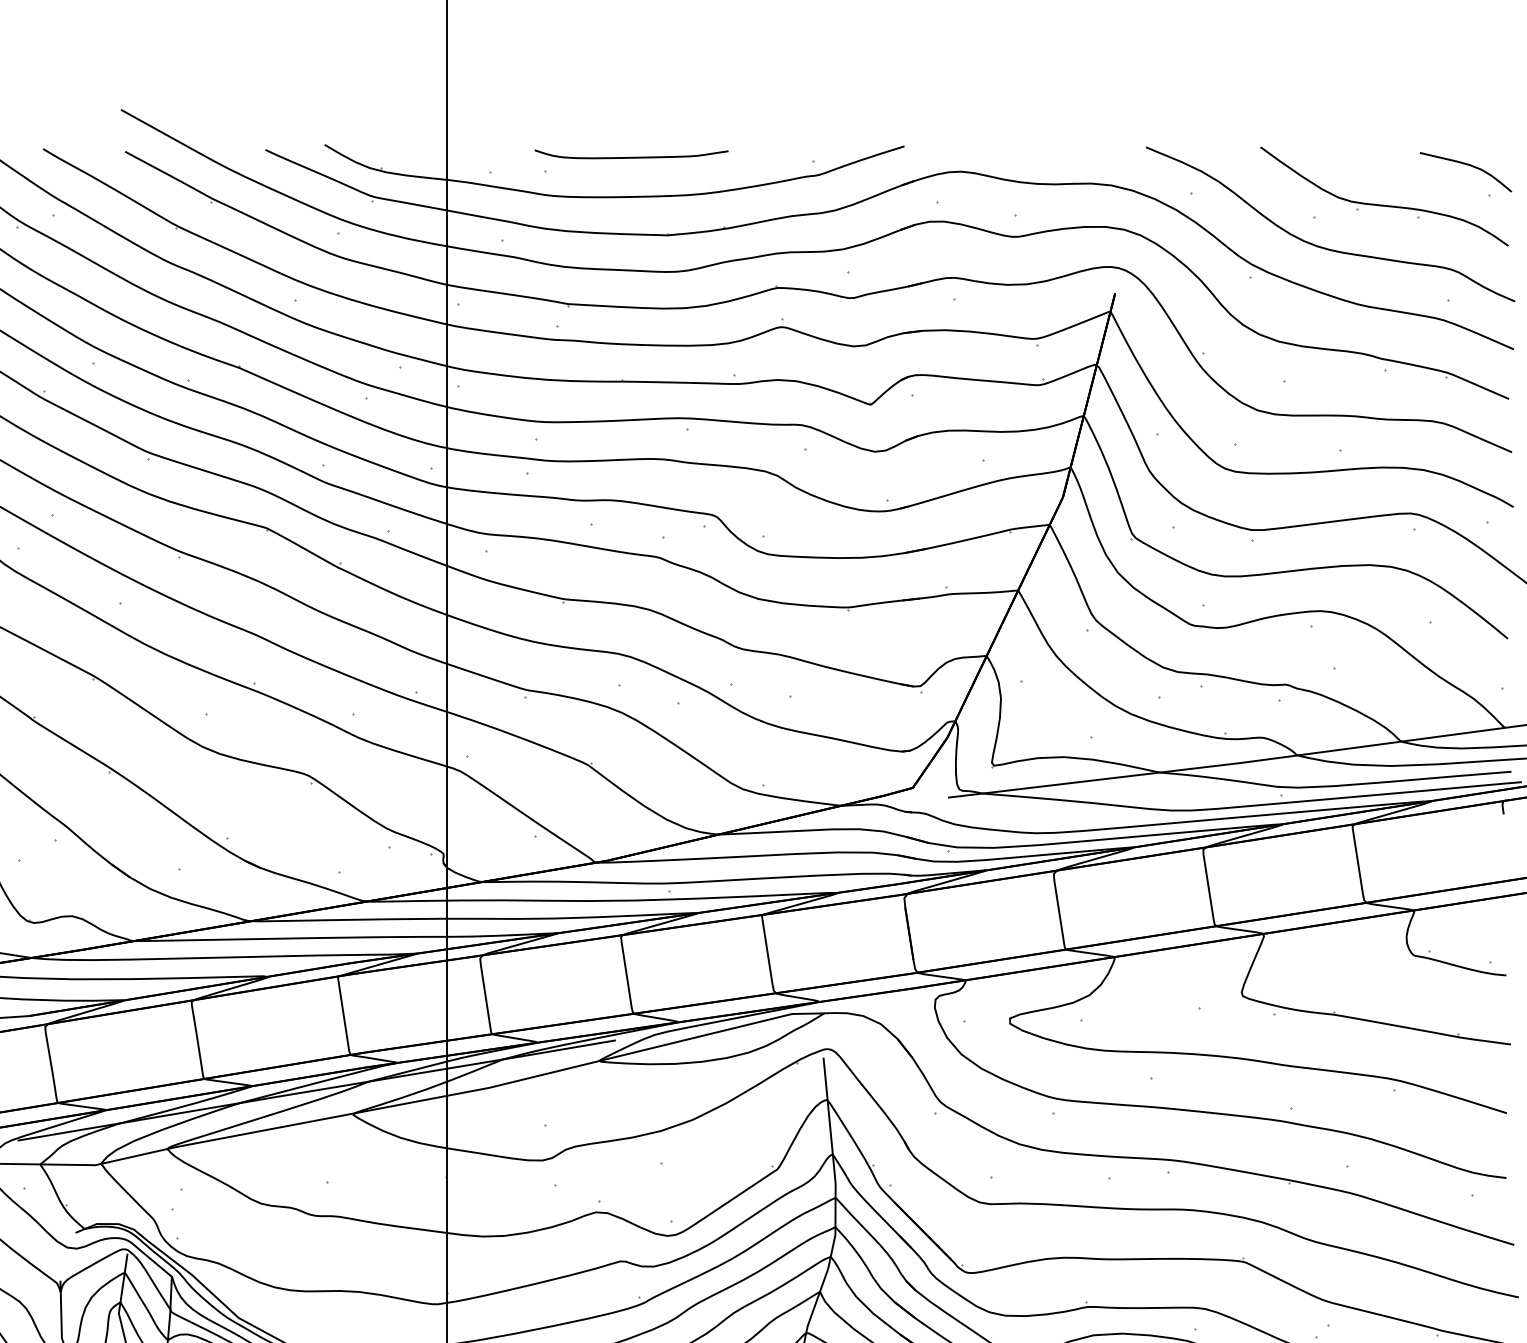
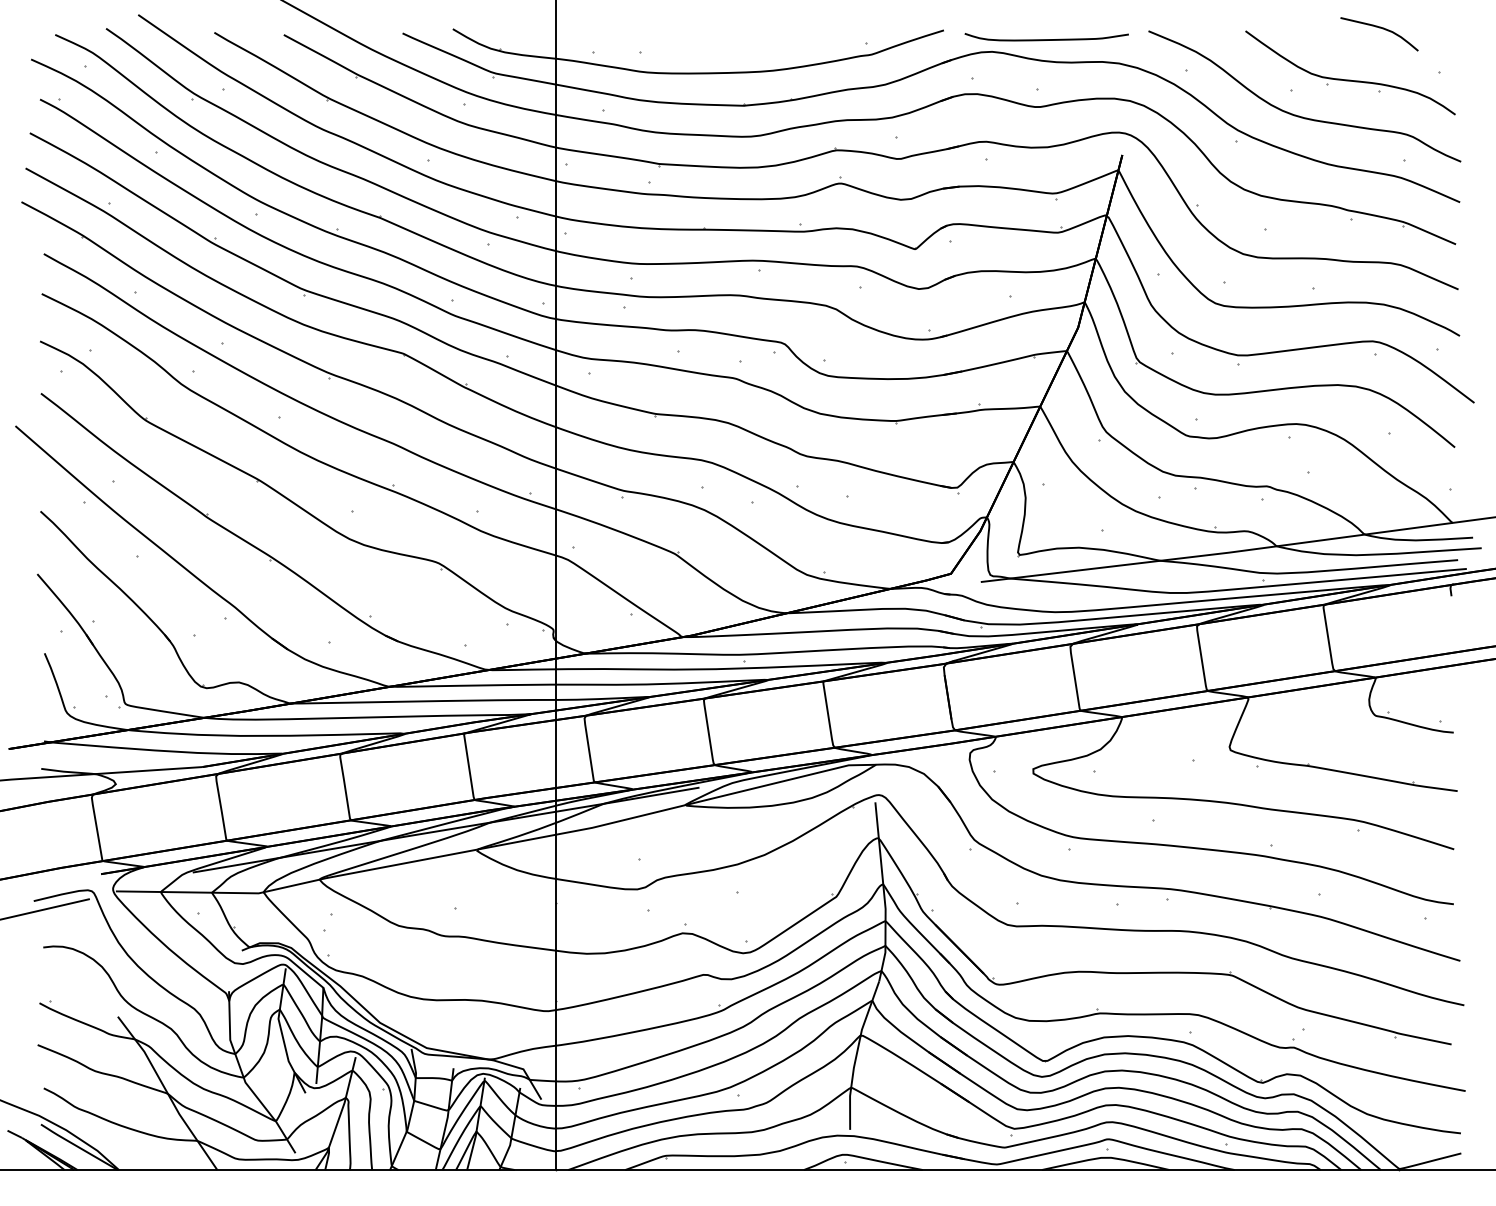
curve: (631, 157) -> (1046, 39), moved
curve: (1469, 166) -> (1382, 29), moved

